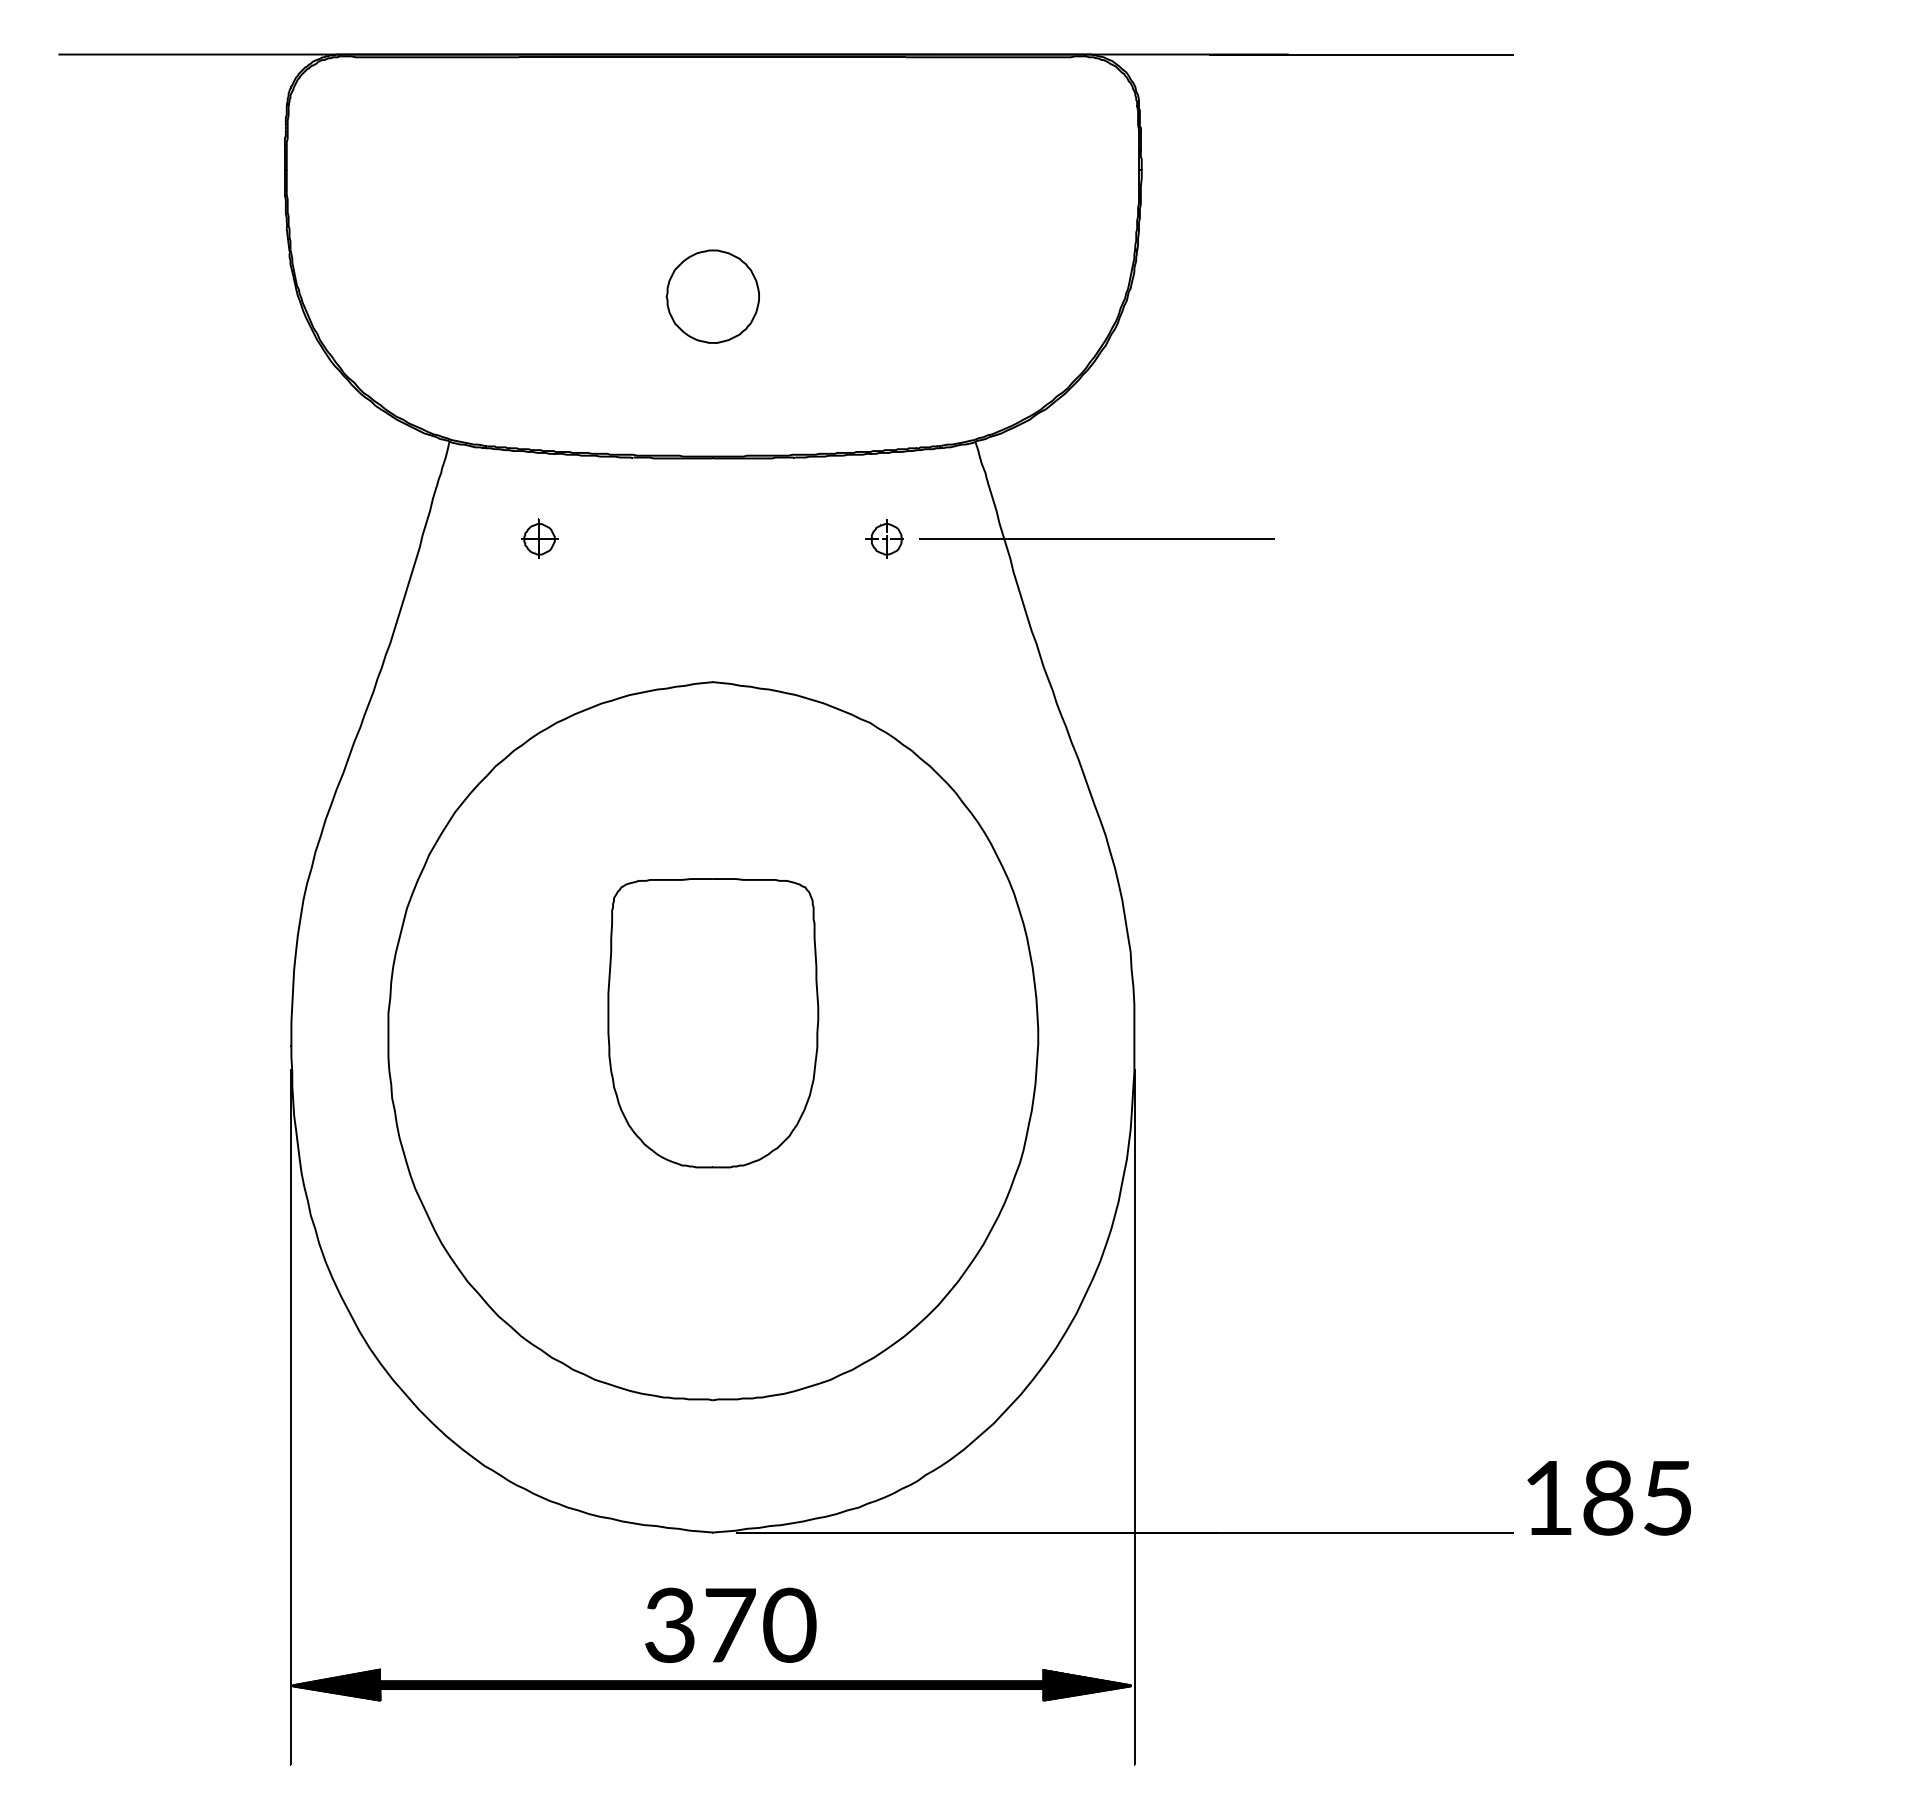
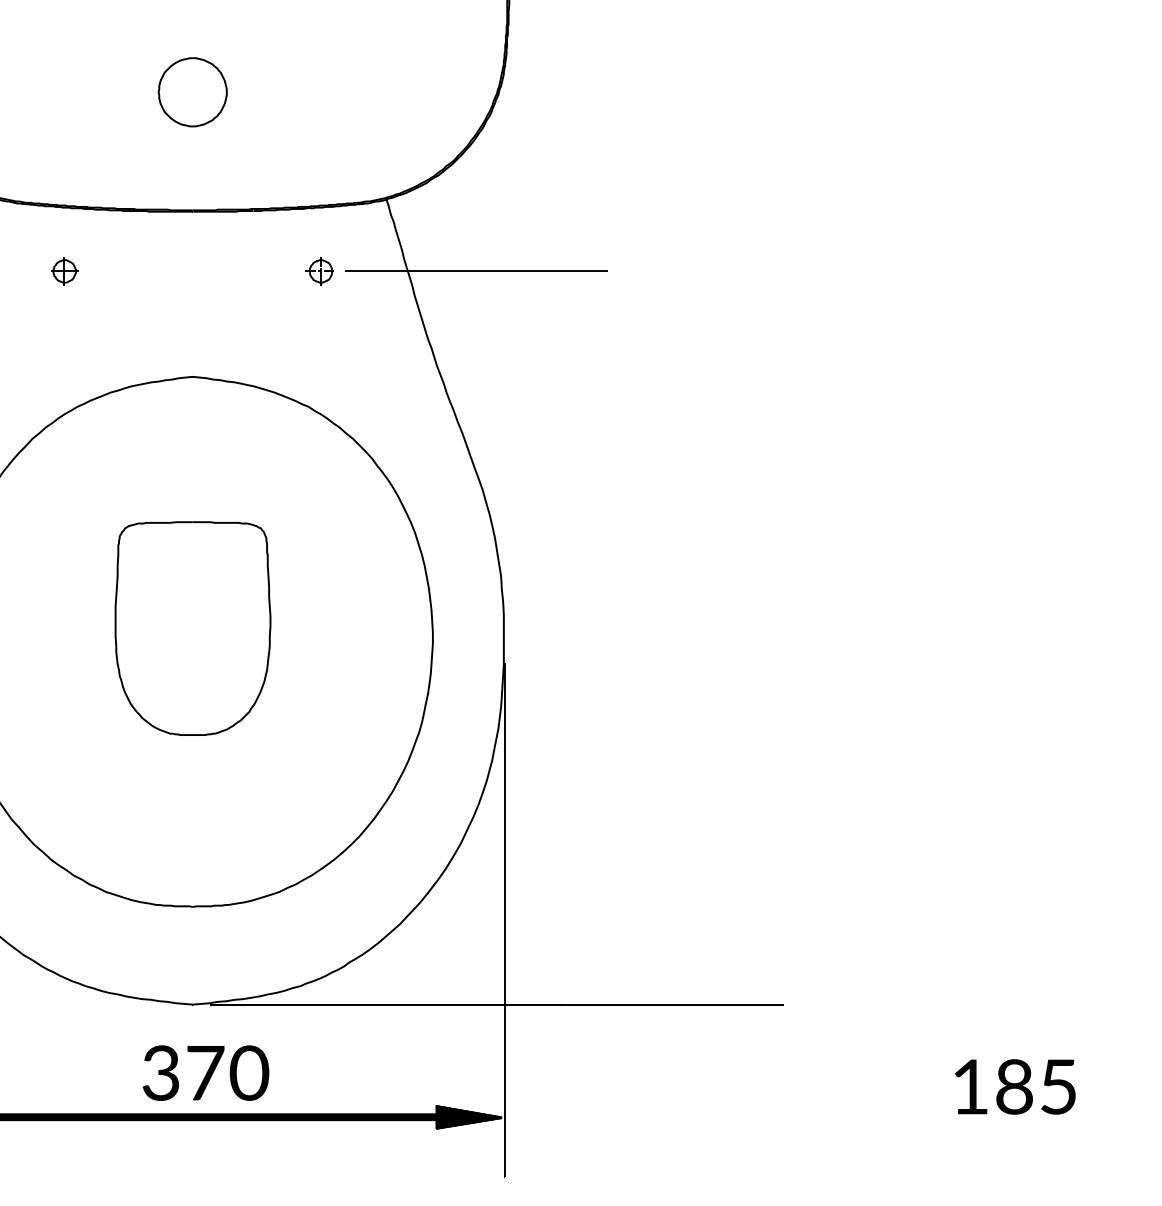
text: (1608, 1497) -> (1014, 1086), moved

